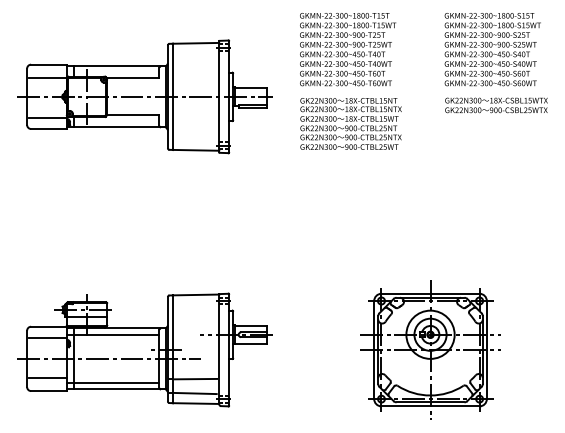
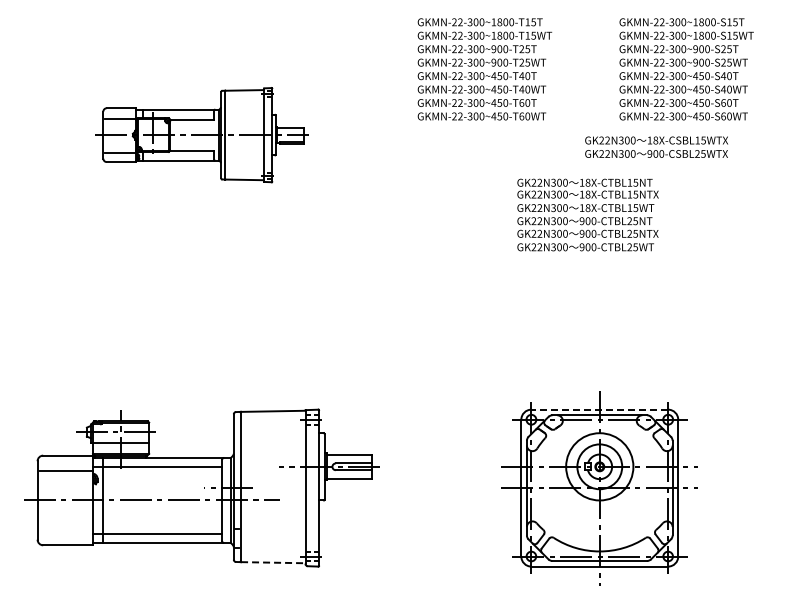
part: (144, 96) -> (201, 134), size x0.6
text: (496, 104) -> (656, 146), moved
text: (350, 123) -> (587, 214), moved
line: (430, 293) -> (599, 409), solid -> dashed
line: (47, 378) -> (66, 527), removed
line: (195, 379) -> (272, 528), removed
line: (194, 393) -> (271, 548), removed
line: (196, 403) -> (273, 562), solid -> dashed

